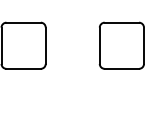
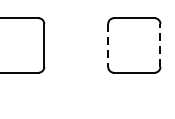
line: (143, 45) -> (159, 45), solid -> dashed
line: (99, 46) -> (107, 46), solid -> dashed

